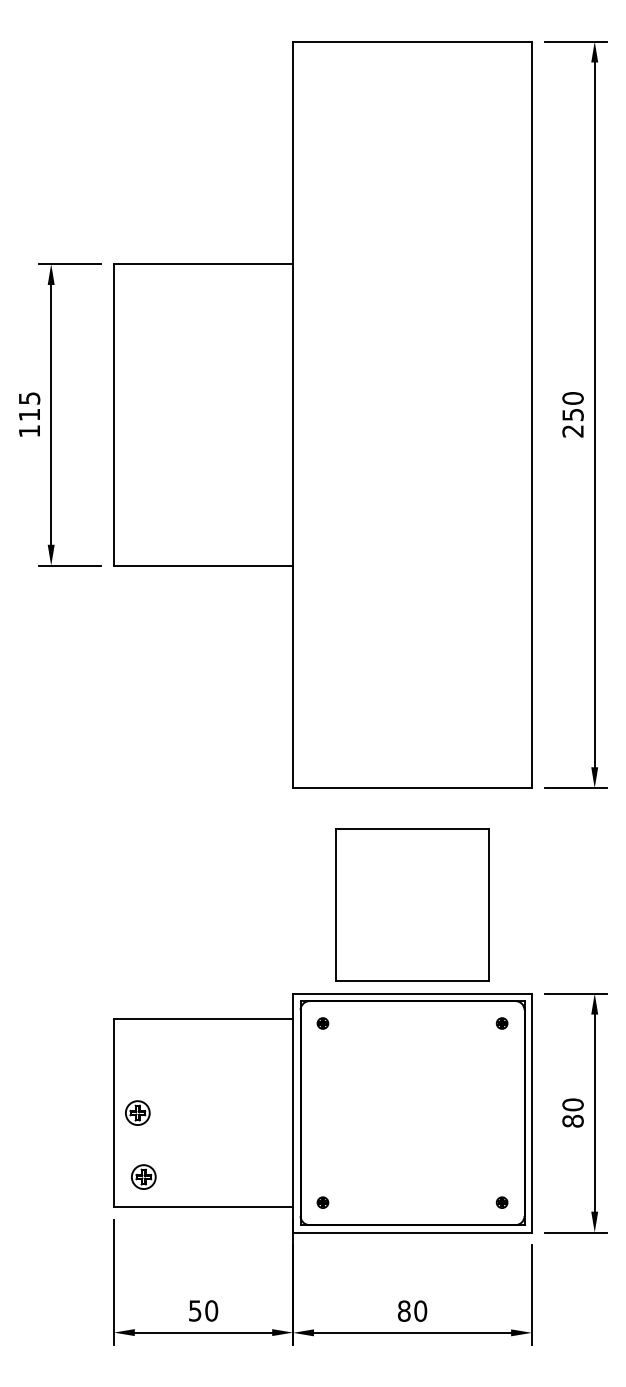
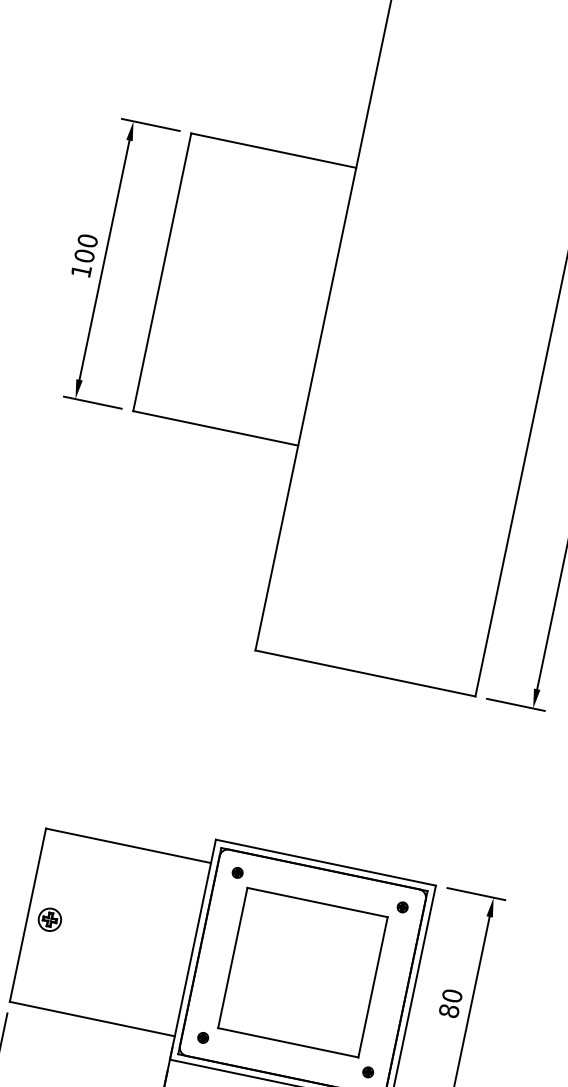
text: (29, 406) -> (86, 248), 115 -> 100
part: (412, 904) -> (303, 972), moved
part: (143, 1176) -> (42, 979), removed

